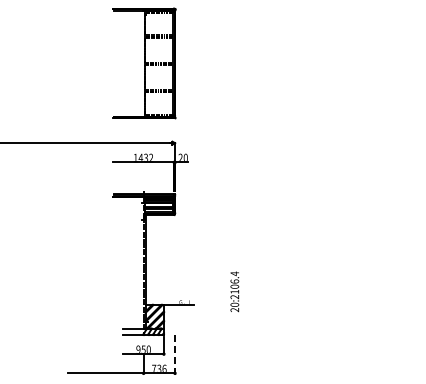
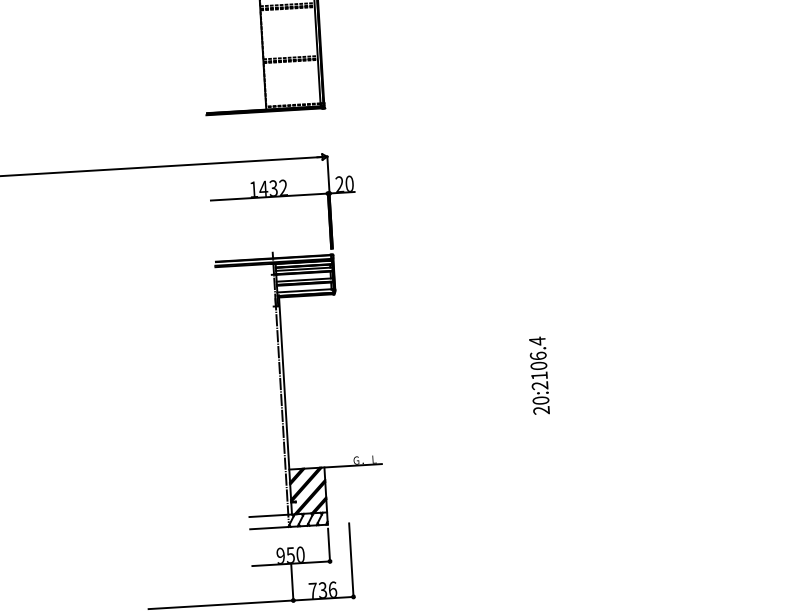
text: (234, 291) -> (538, 375), moved
line: (175, 354) -> (352, 560), dashed -> solid

